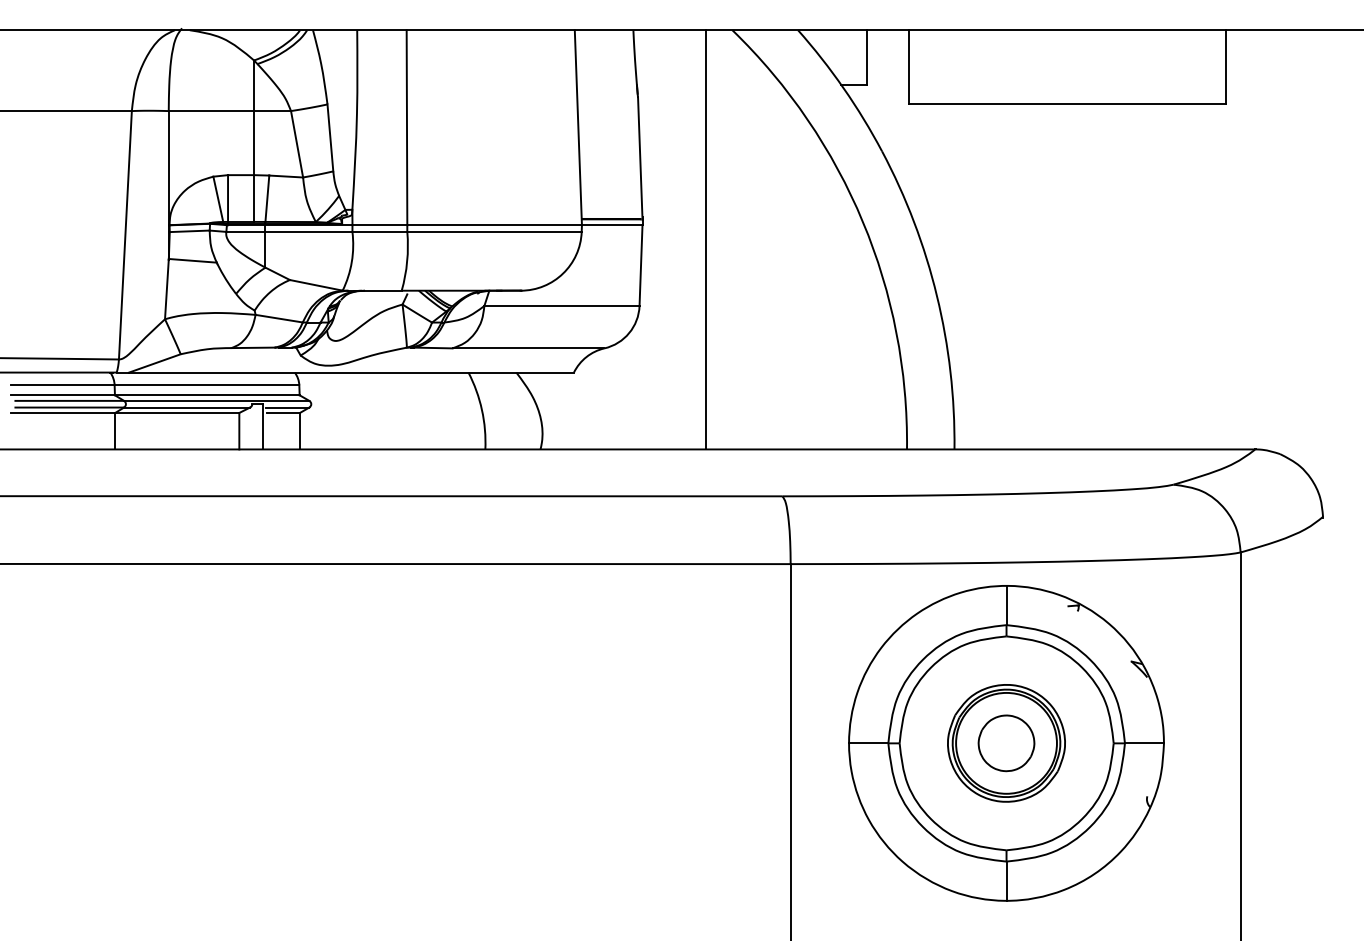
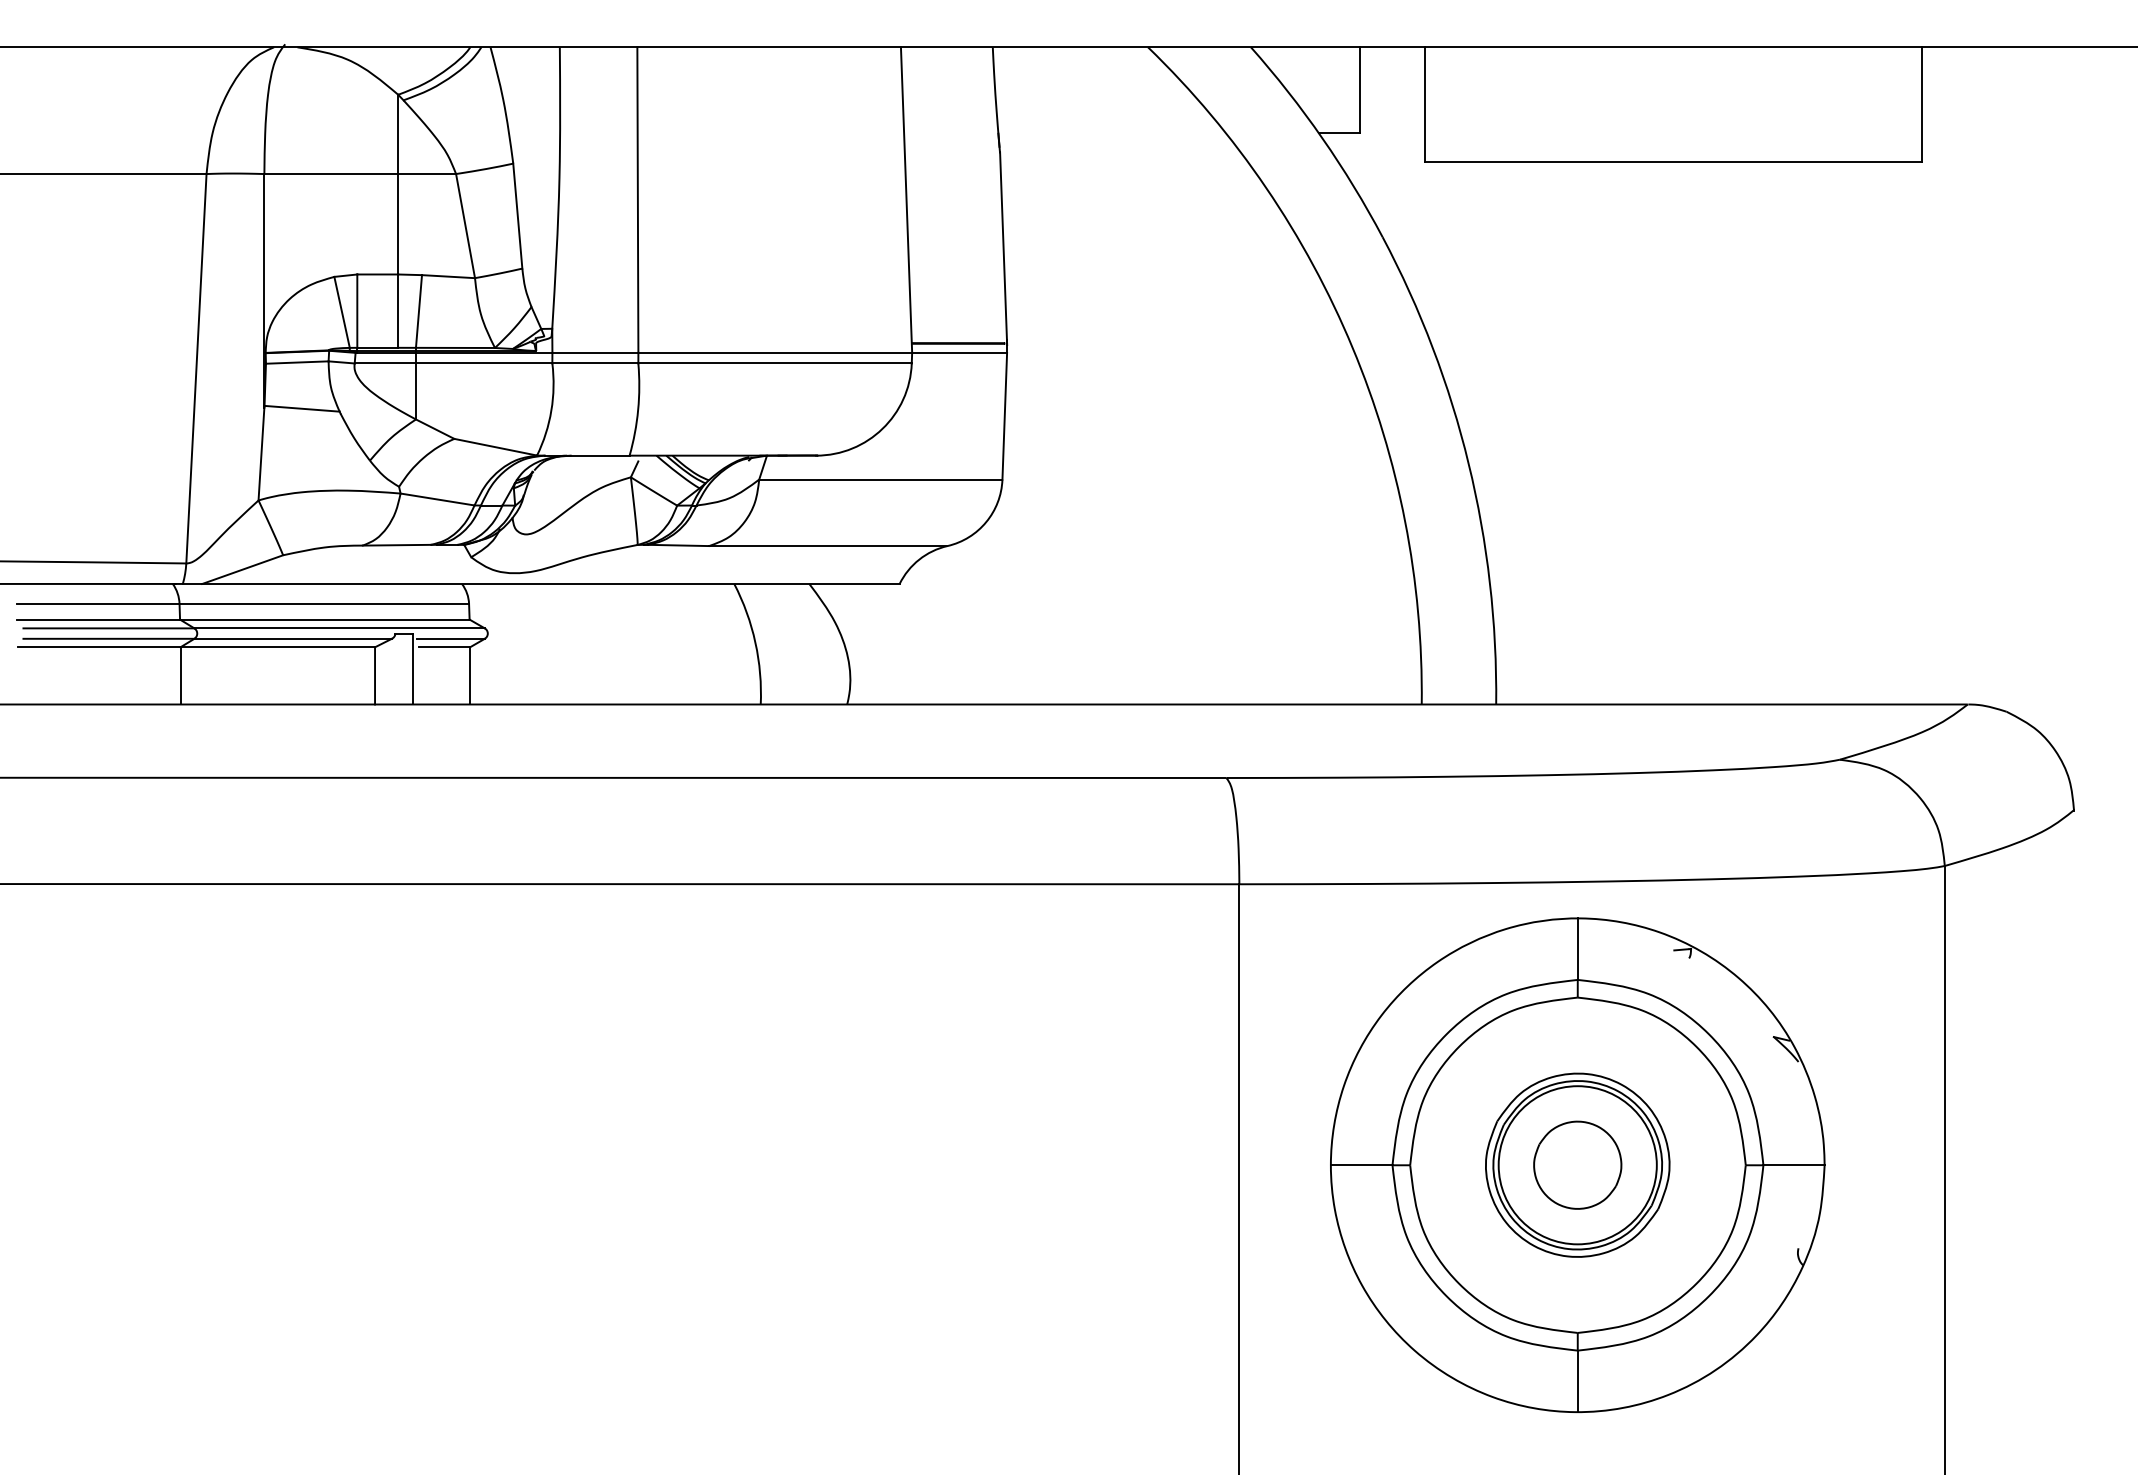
line: (705, 239) -> (1105, 375), removed

